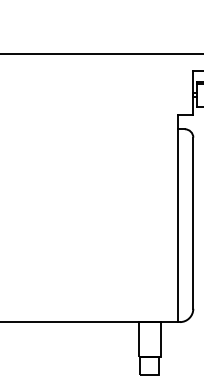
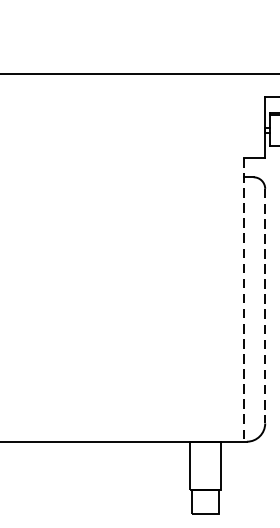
line: (177, 219) -> (243, 301), solid -> dashed
line: (193, 223) -> (265, 306), solid -> dashed

